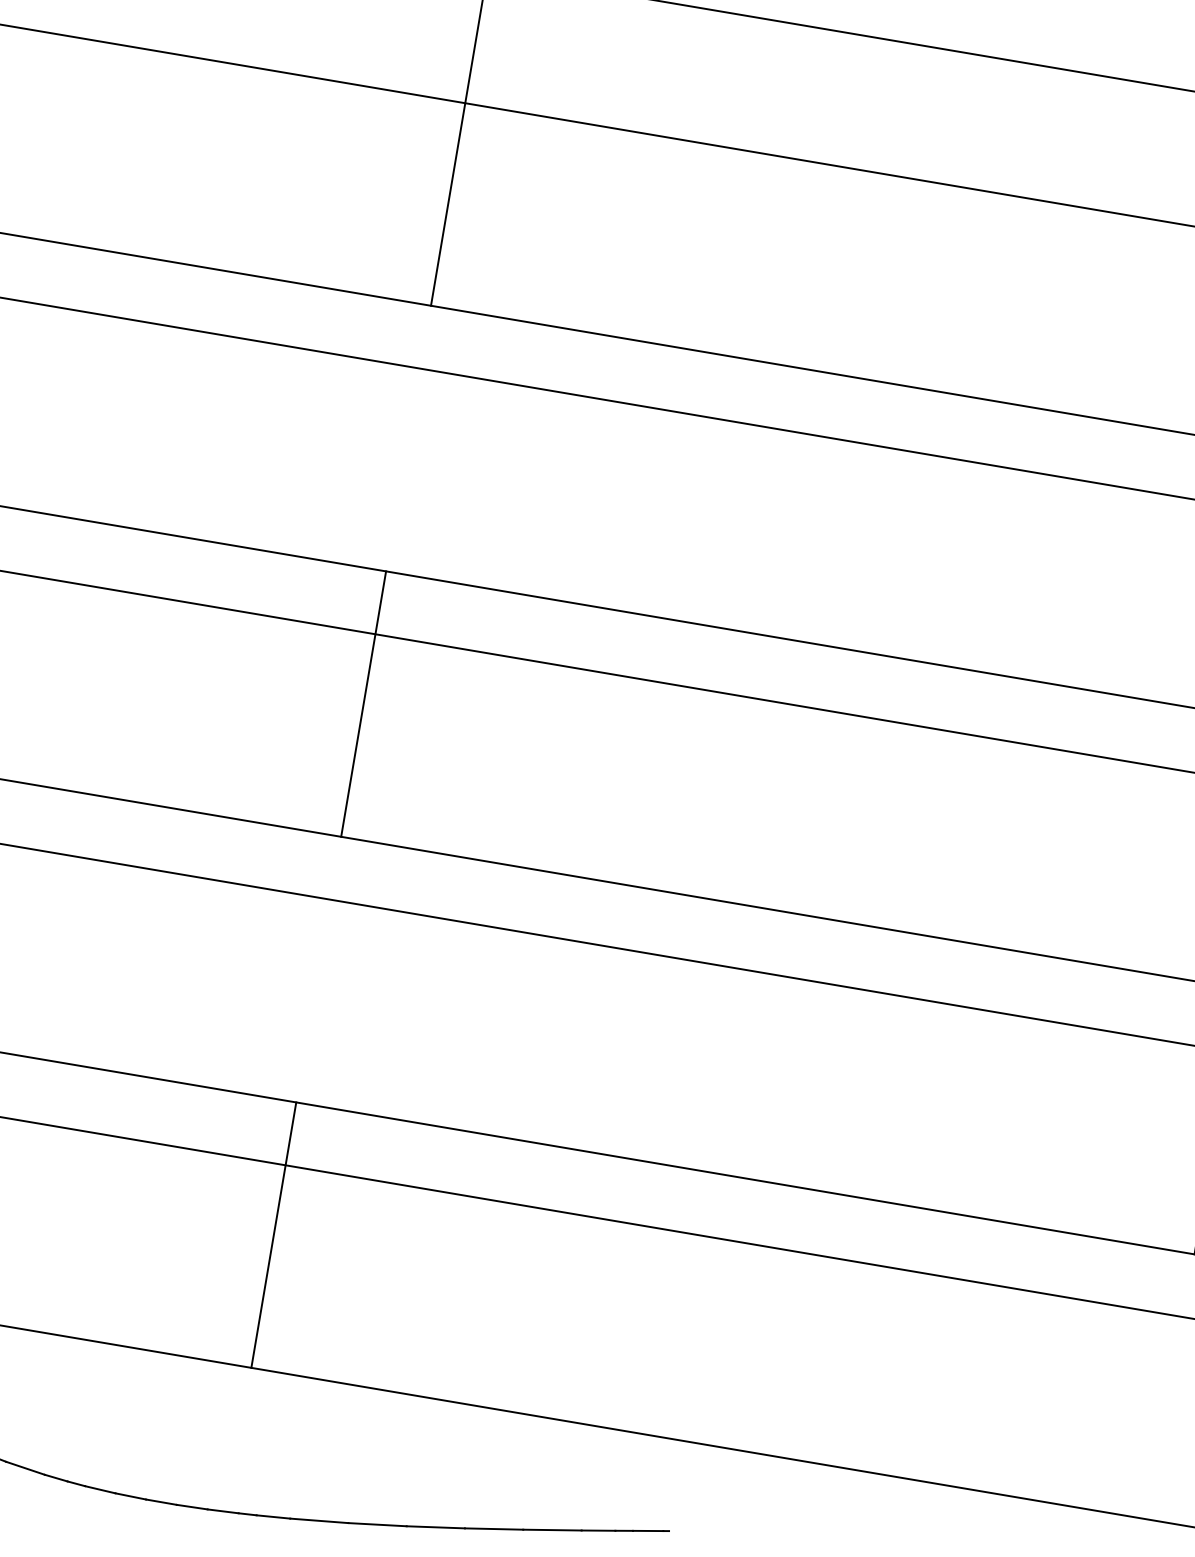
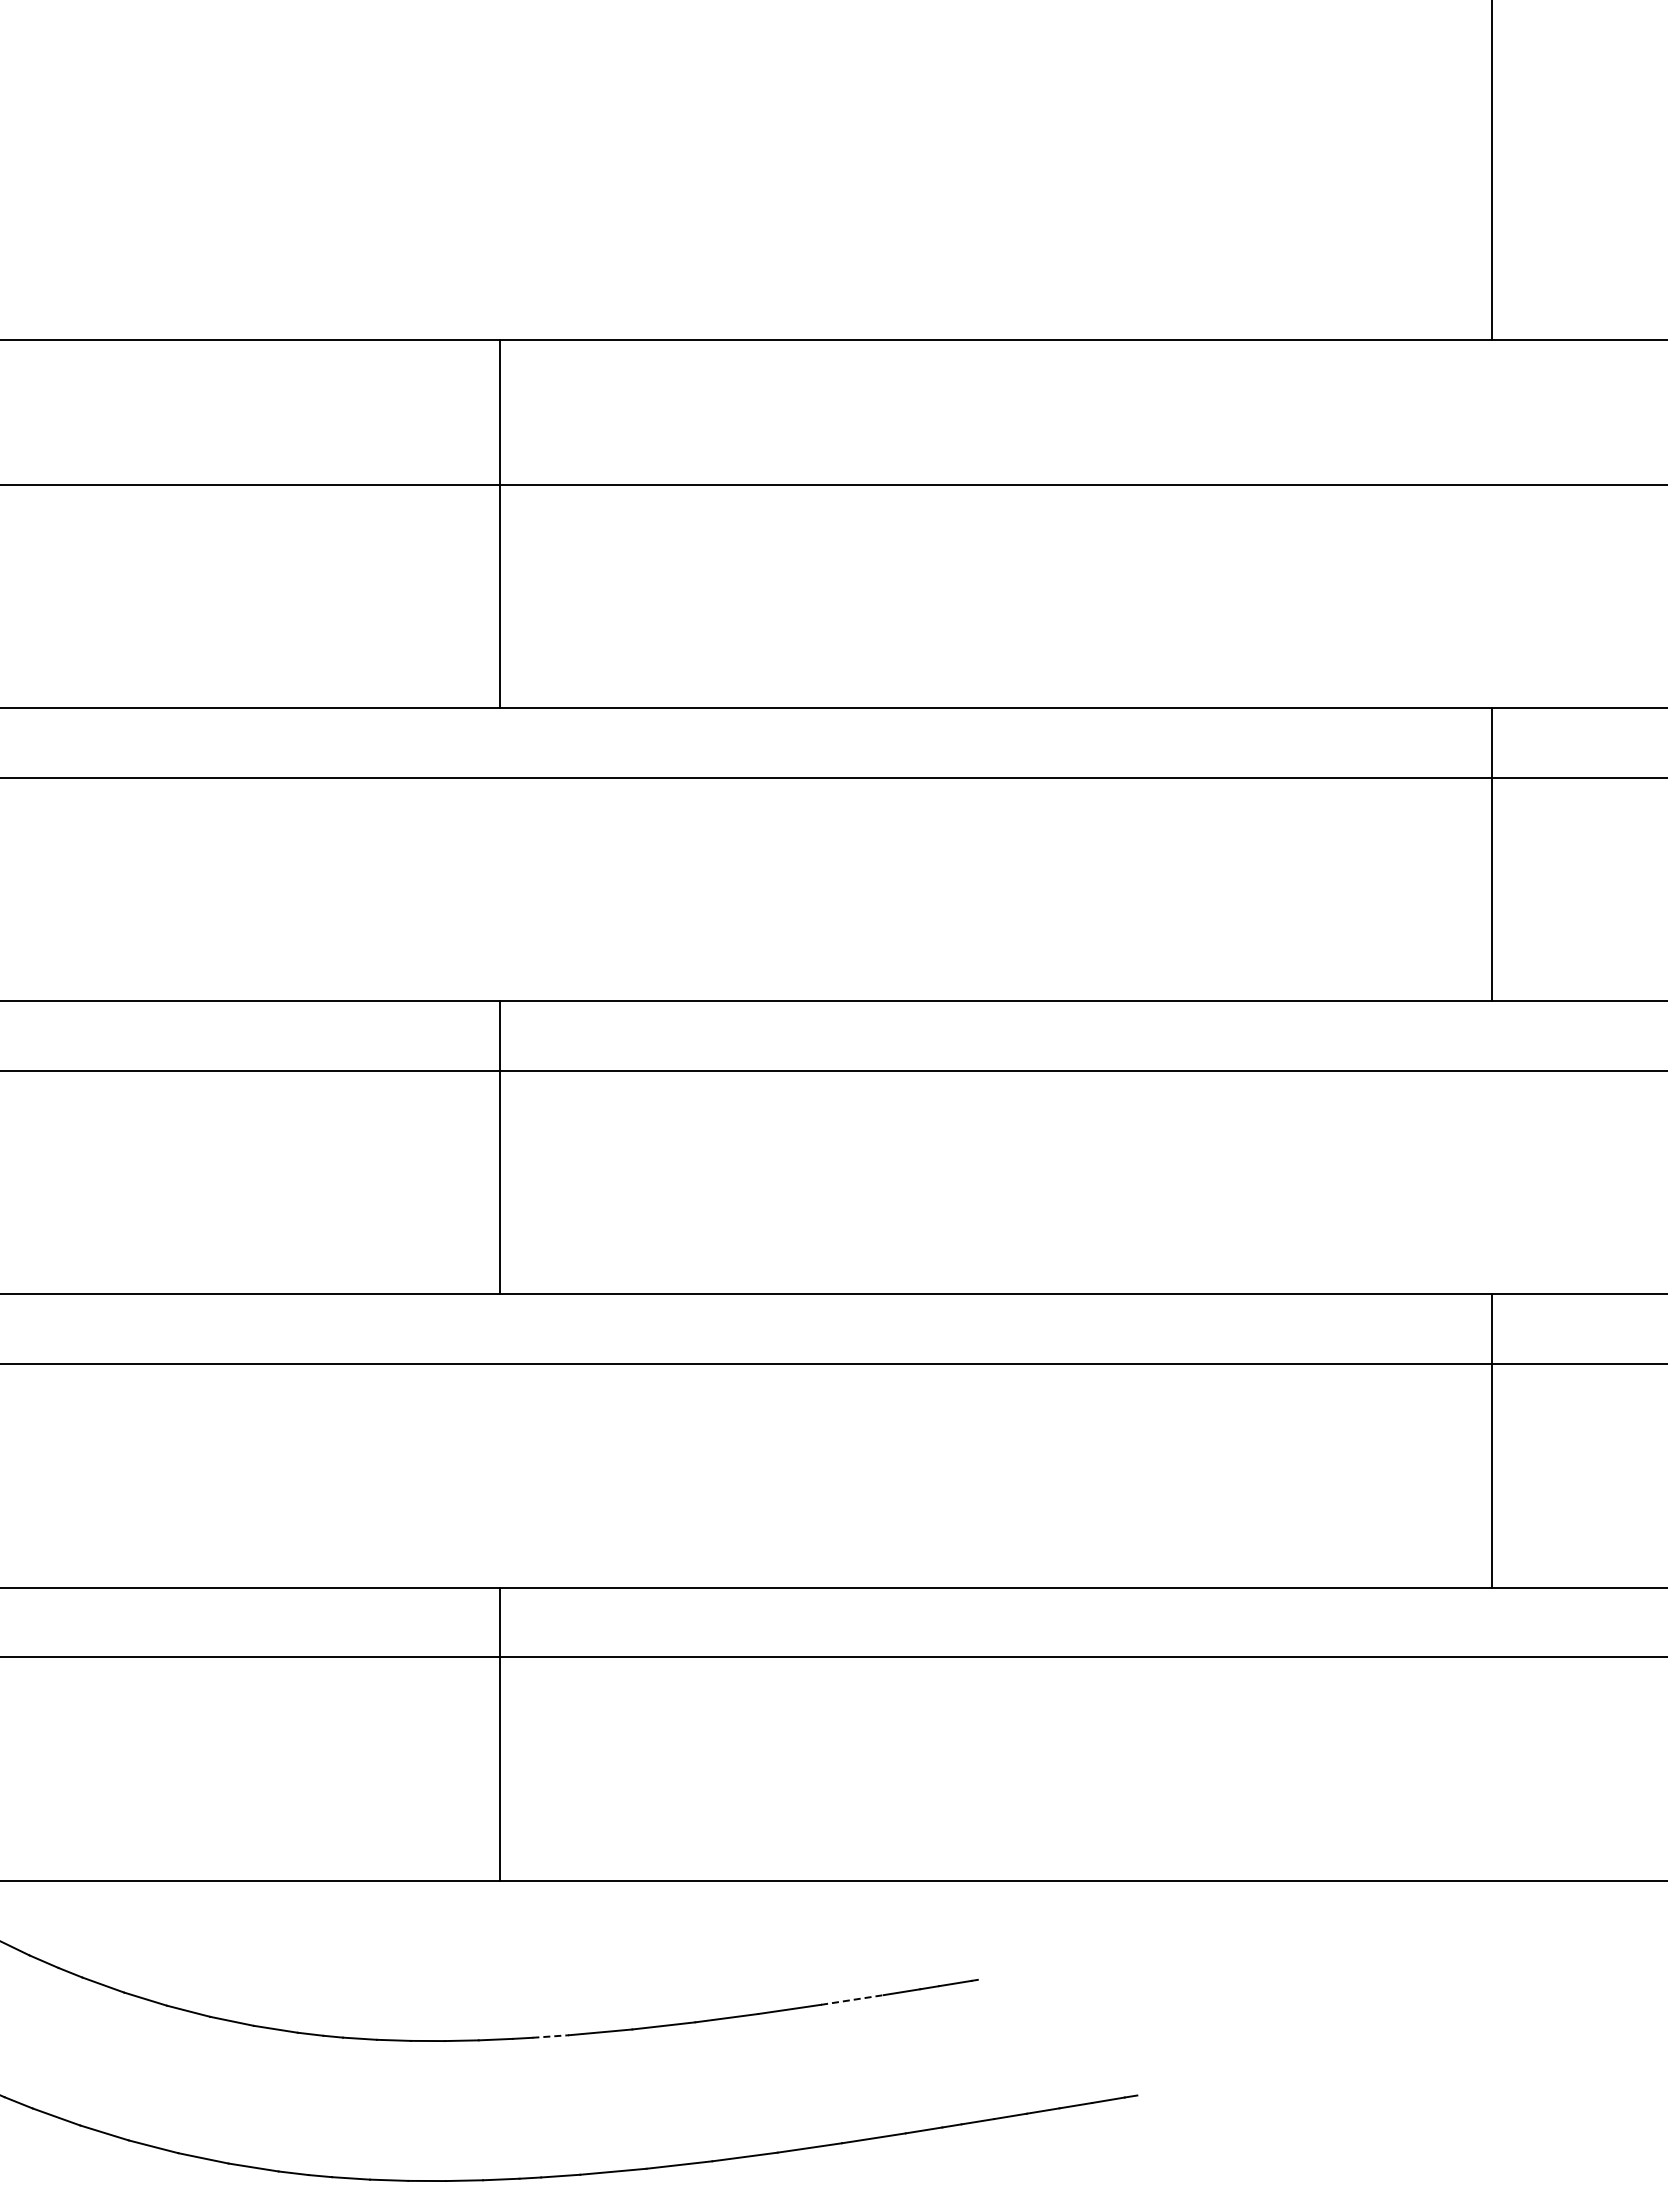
line: (274, 1517) -> (551, 2036), solid -> dashed
line: (552, 1529) -> (852, 1999), solid -> dashed

